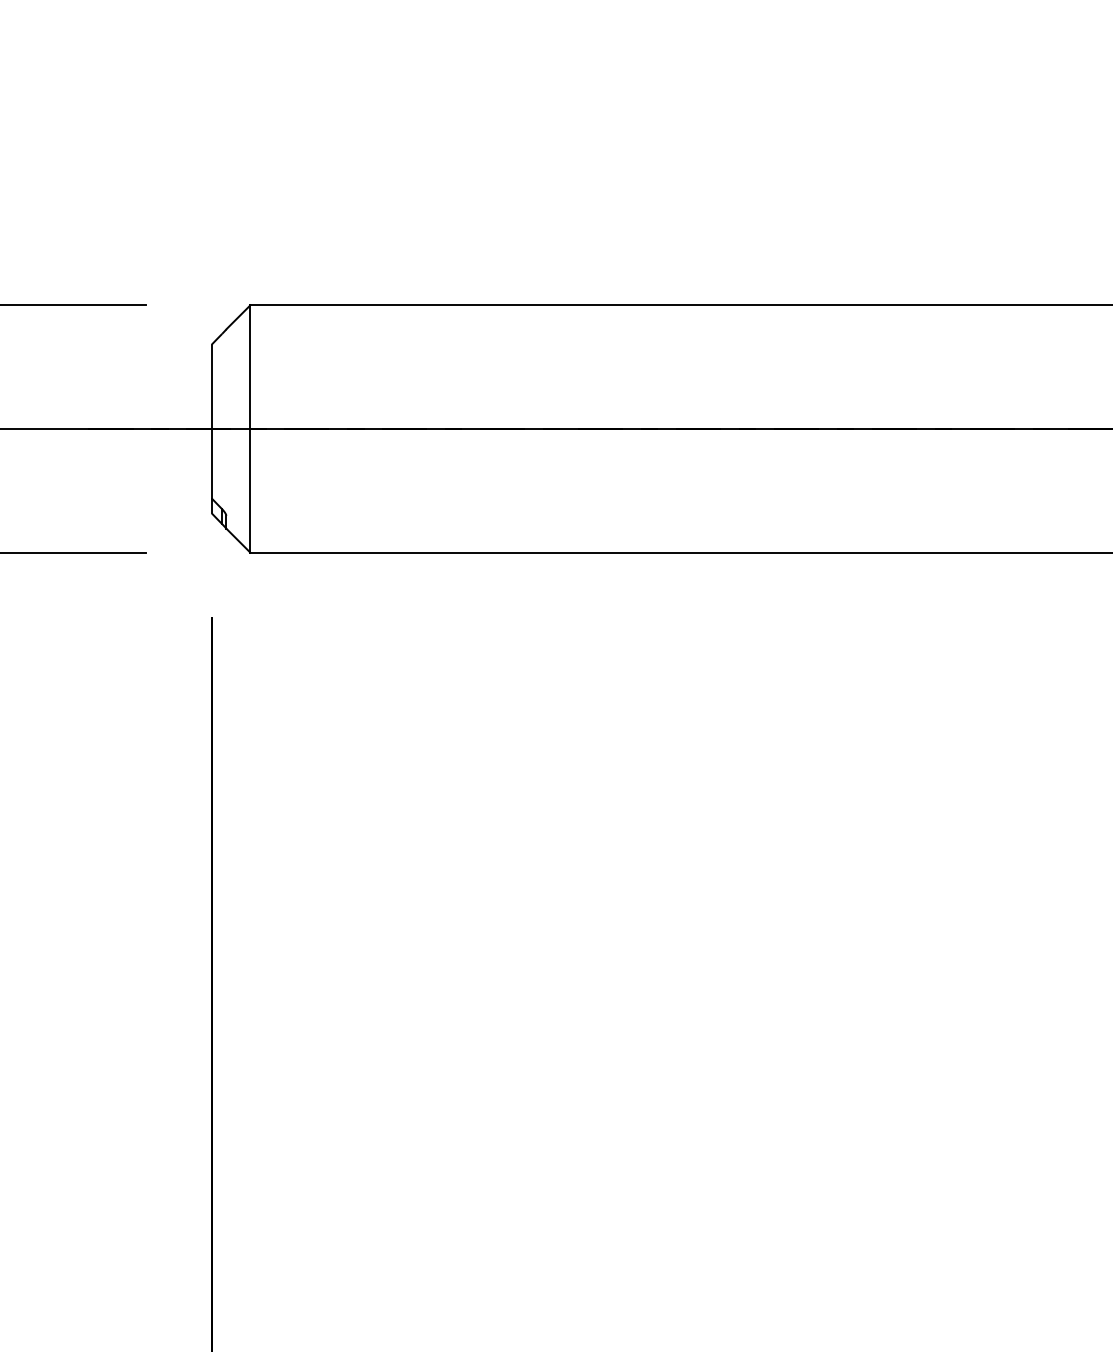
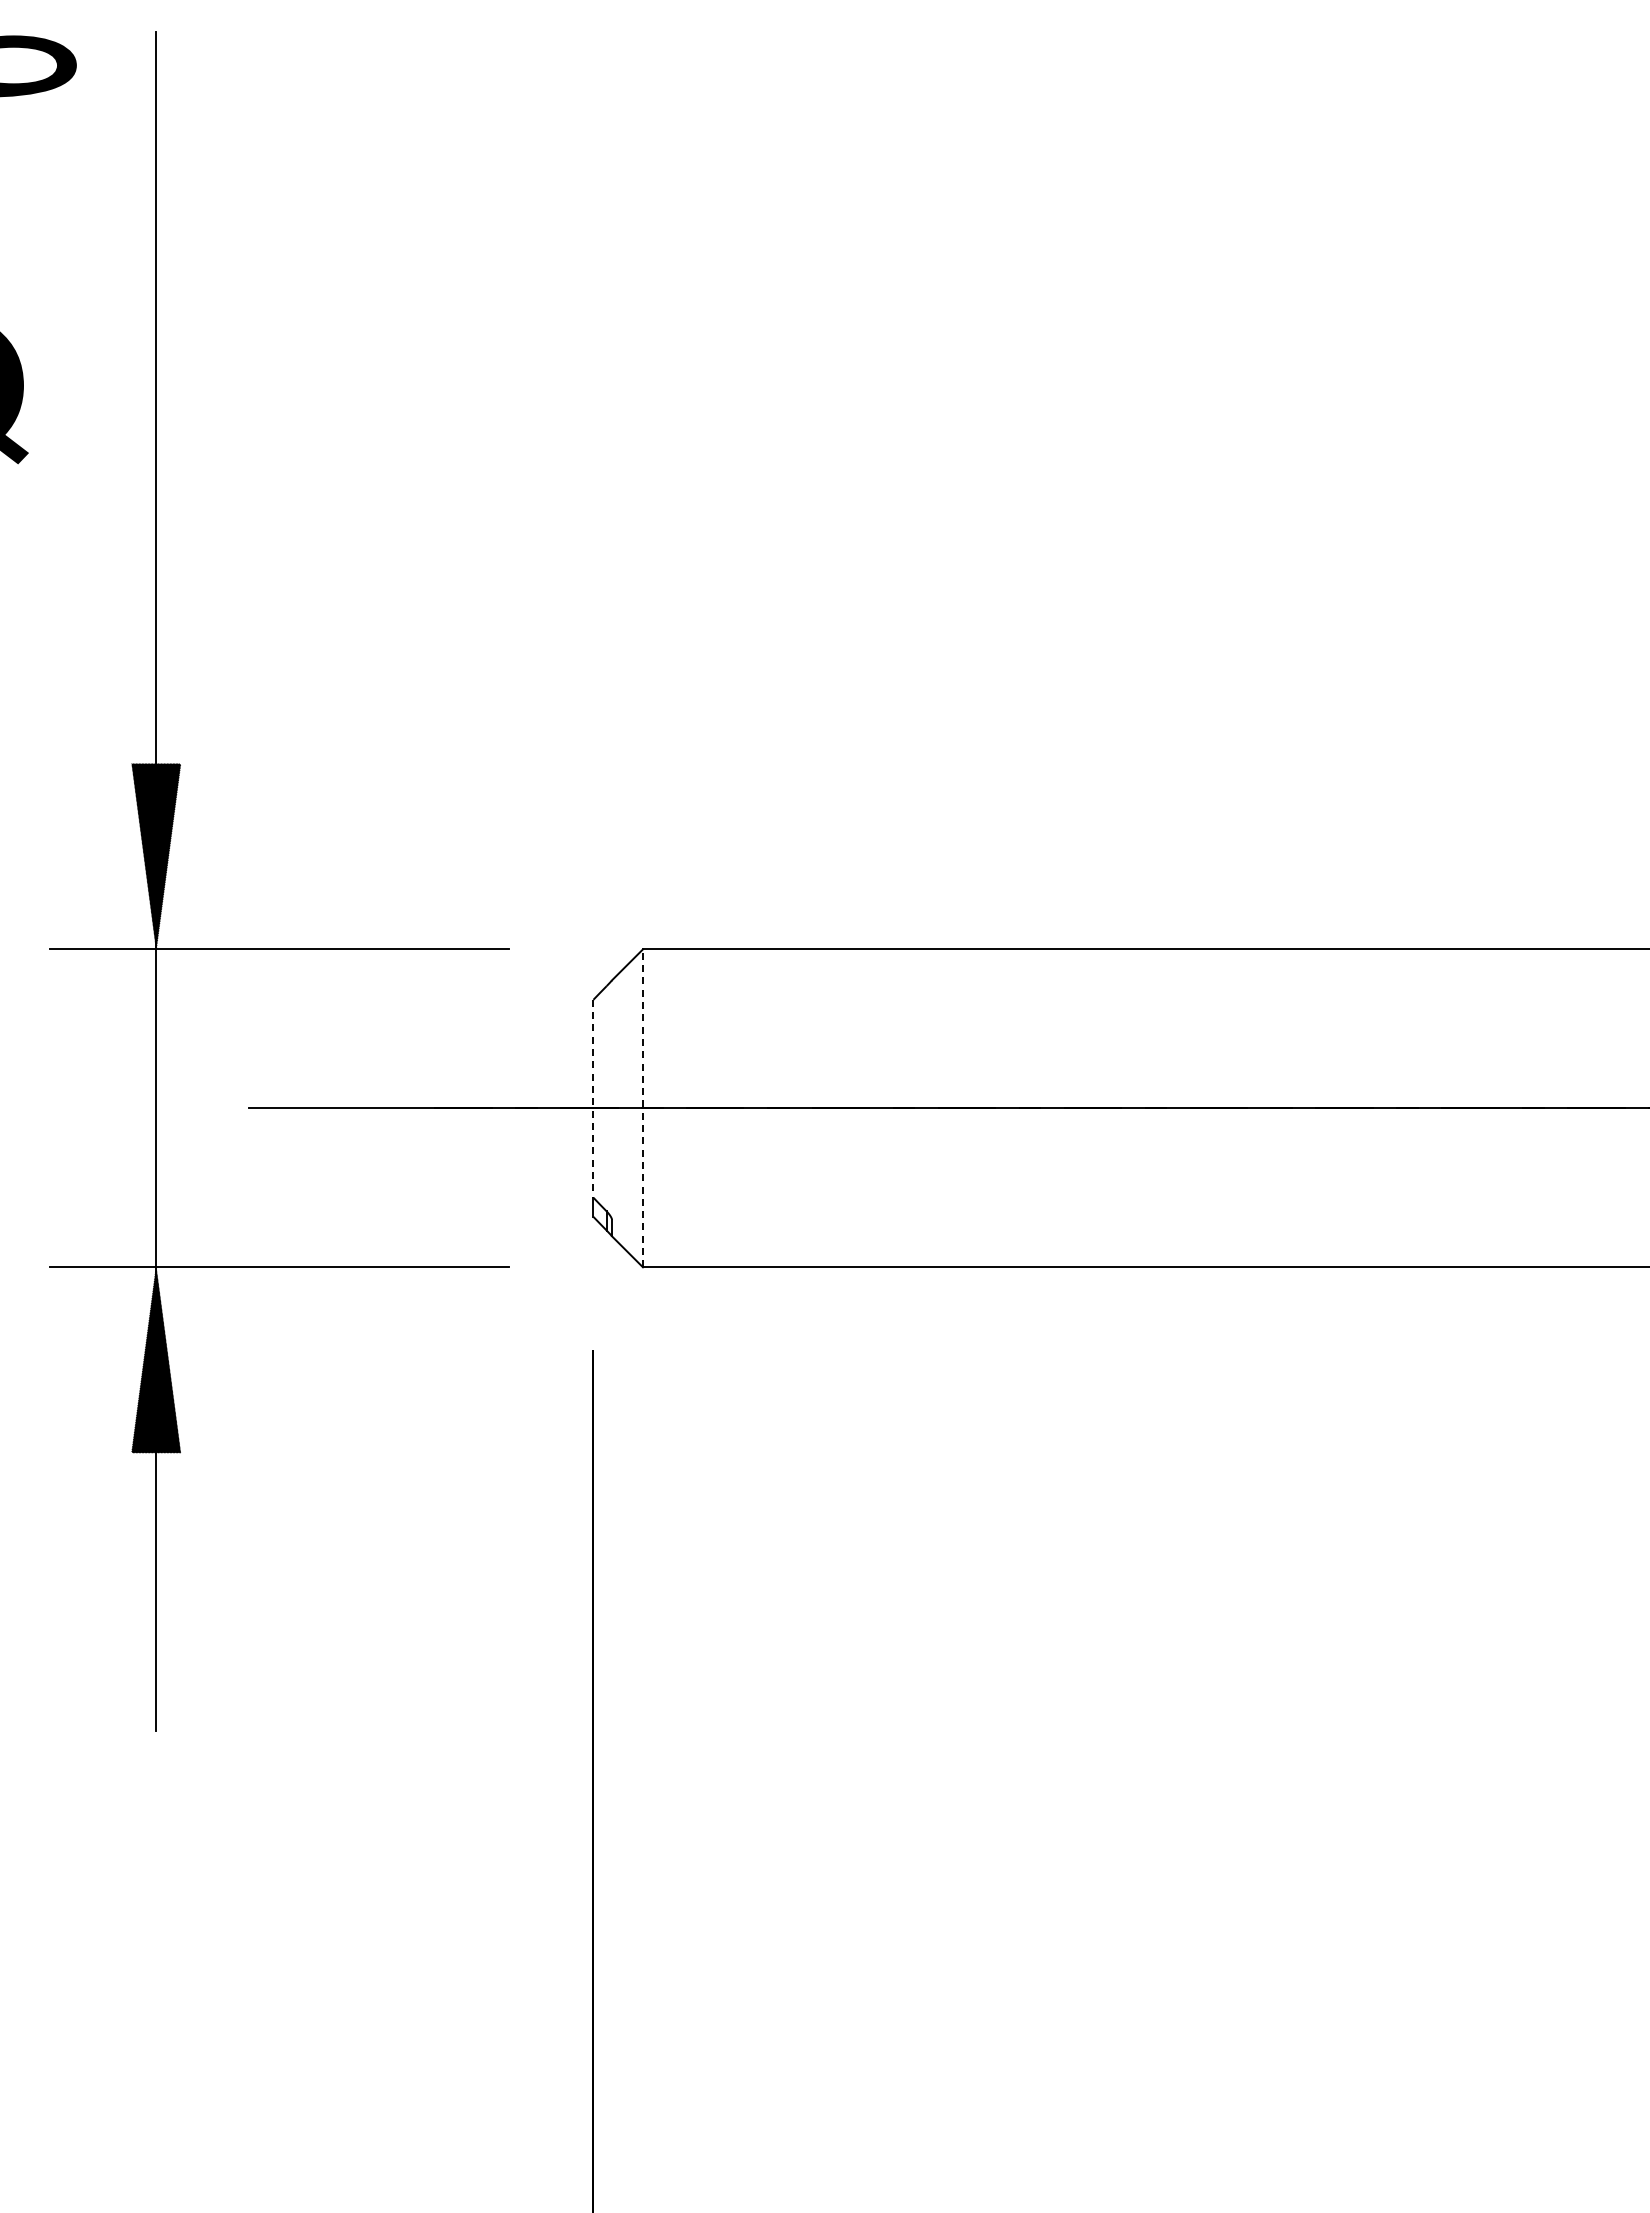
line: (211, 421) -> (593, 1098), solid -> dashed
line: (250, 429) -> (643, 1108), solid -> dashed

